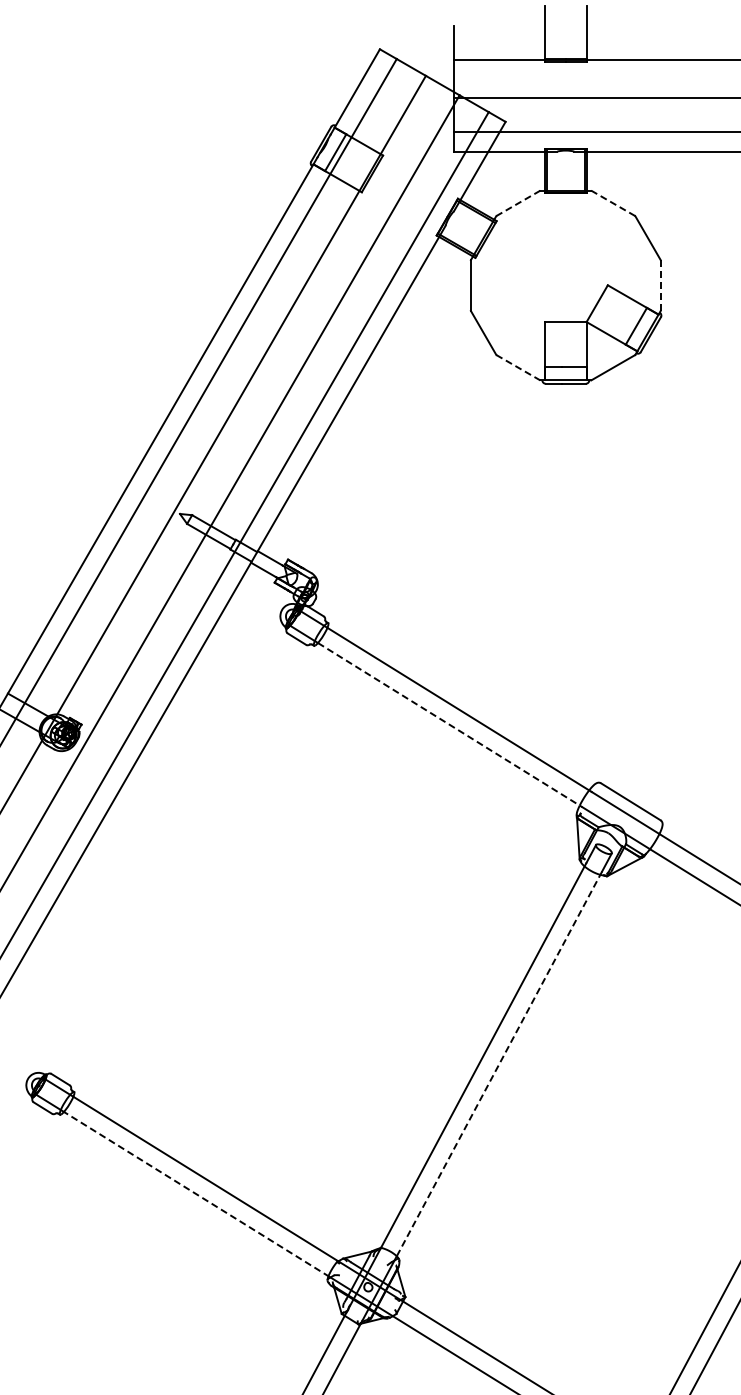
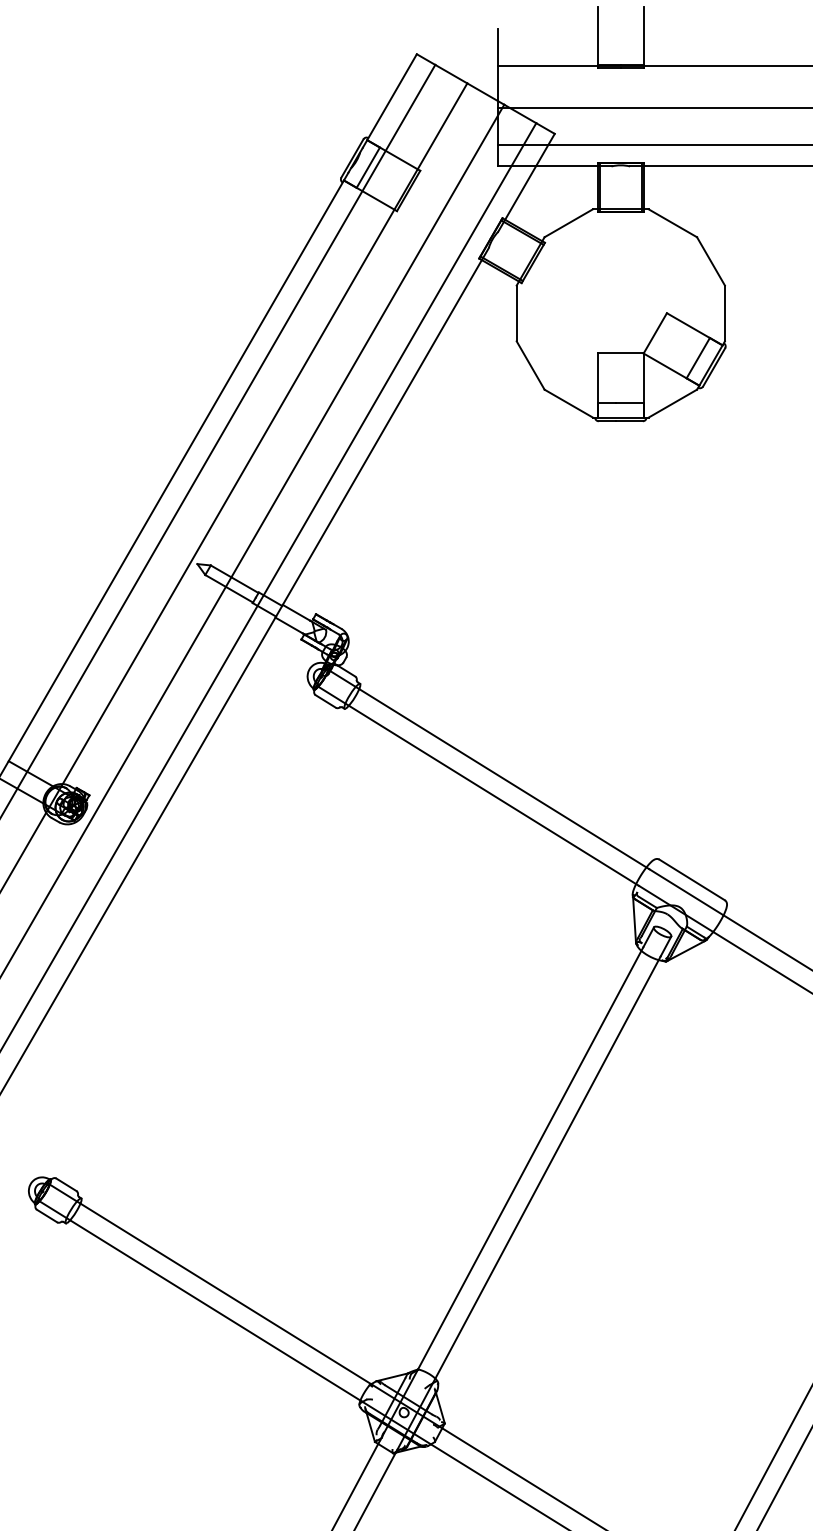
line: (517, 203) -> (567, 223), dashed -> solid
line: (612, 203) -> (672, 223), dashed -> solid
line: (660, 285) -> (724, 313), dashed -> solid
line: (518, 367) -> (568, 403), dashed -> solid
line: (450, 725) -> (494, 796), dashed -> solid
line: (499, 1064) -> (548, 1168), dashed -> solid
line: (196, 1194) -> (215, 1310), dashed -> solid

